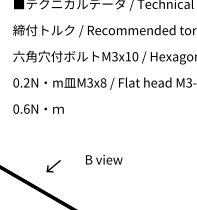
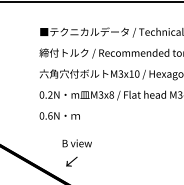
text: (103, 159) -> (76, 143), moved

